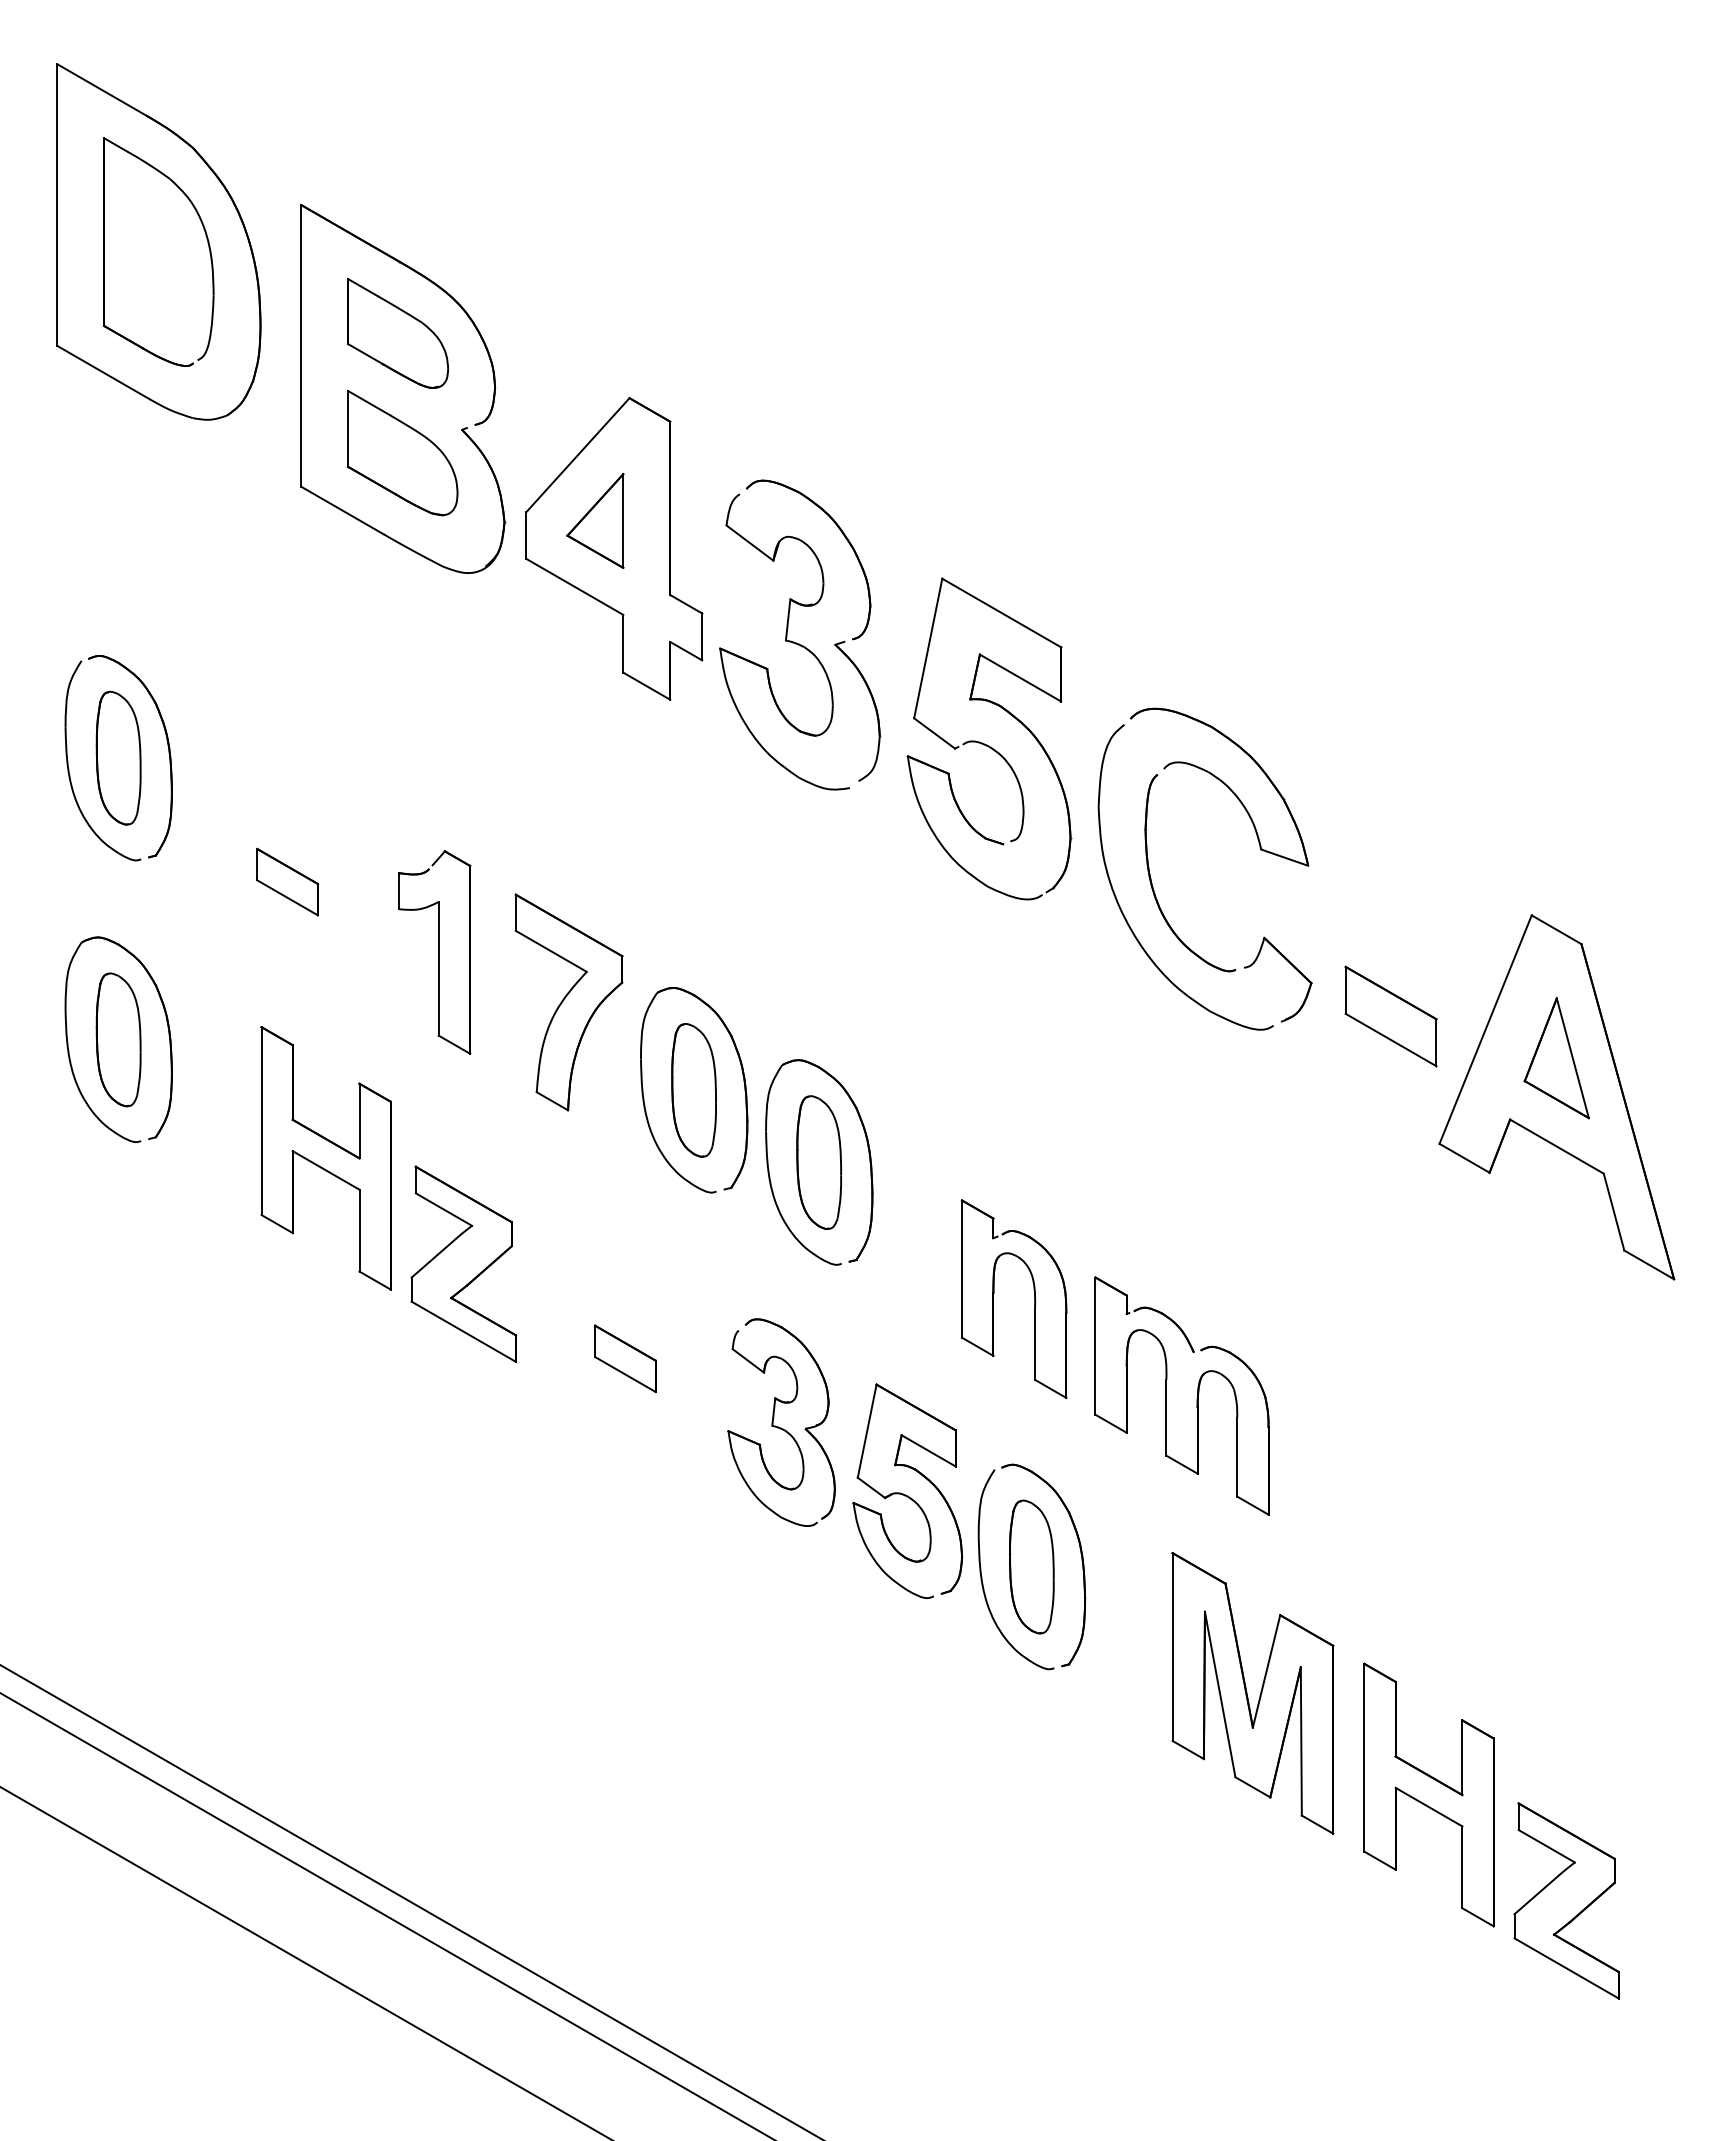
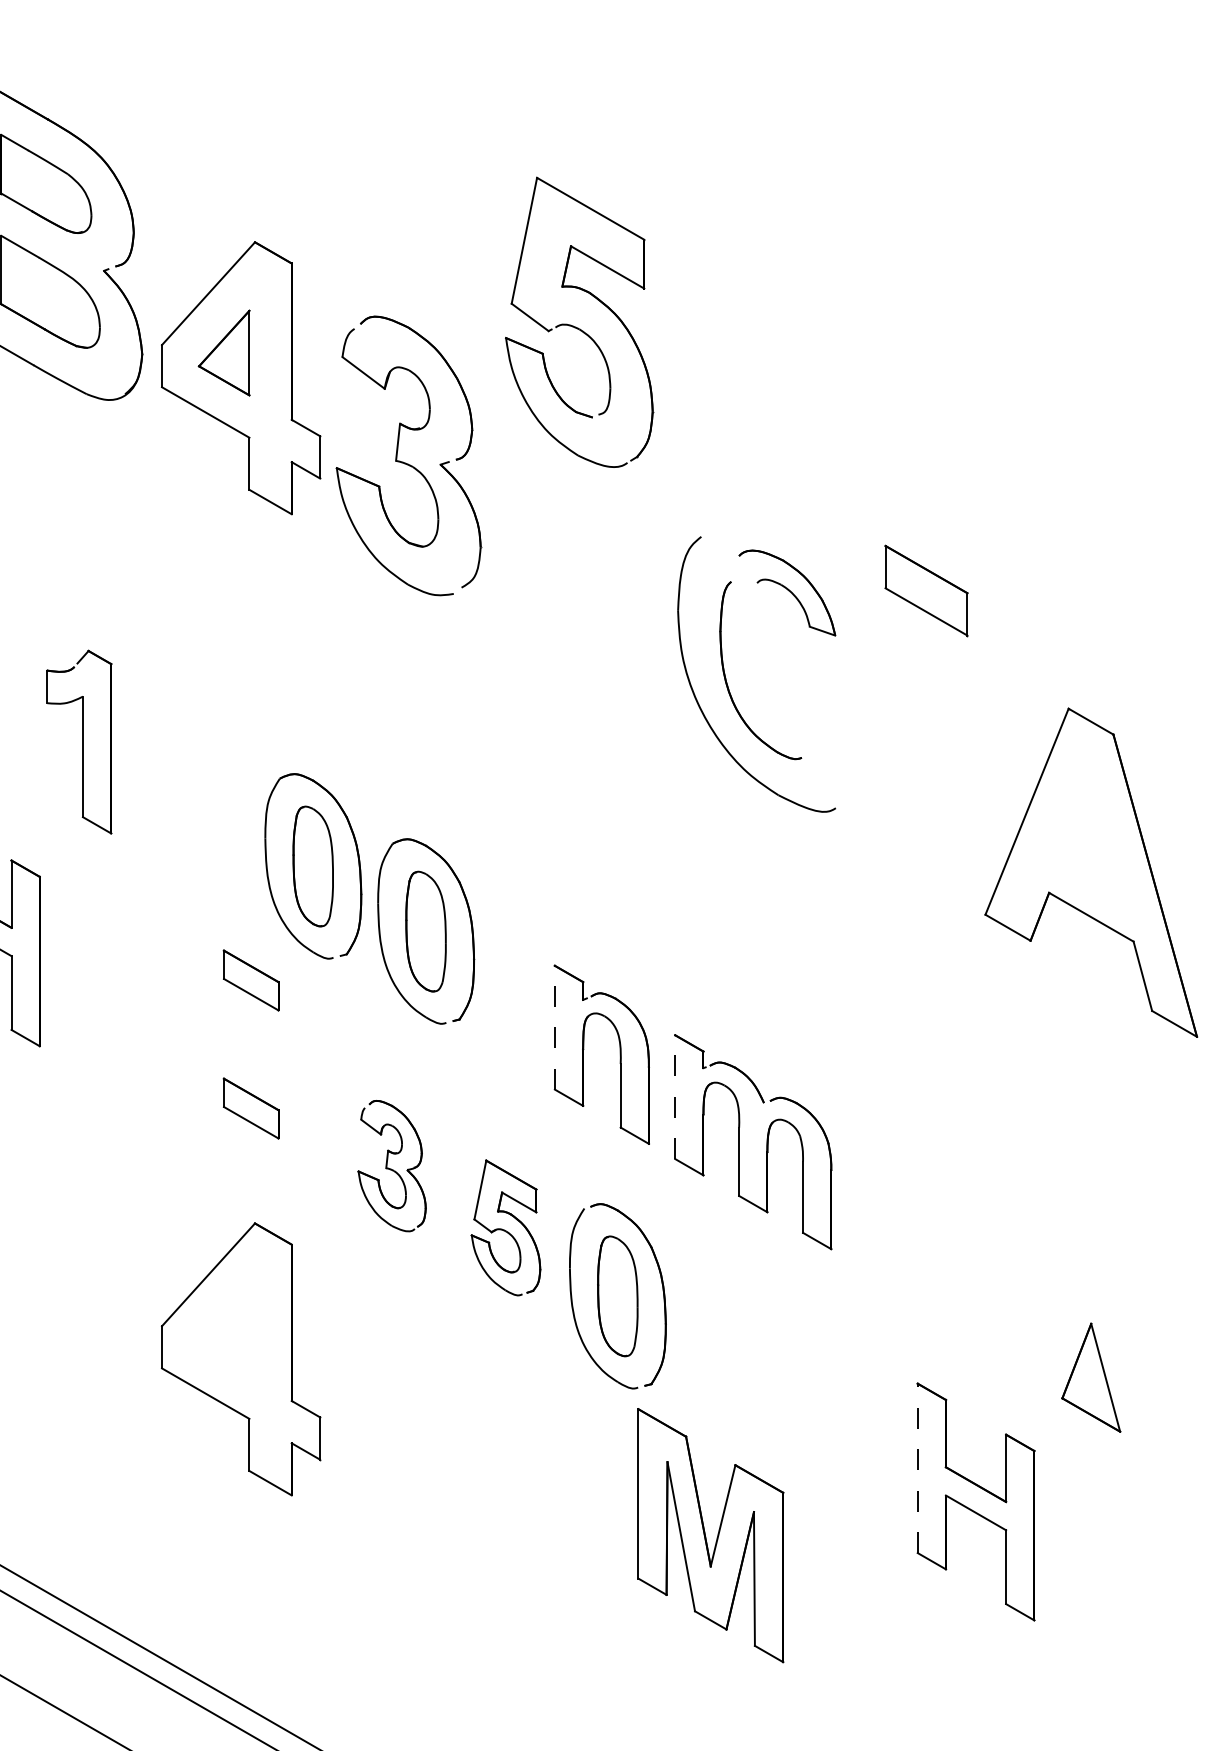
part: (987, 744) -> (577, 327), moved
part: (1219, 786) -> (787, 592), size x0.6
part: (1291, 965) -> (851, 753), removed
part: (568, 1002) -> (199, 787), removed
part: (1390, 1016) -> (925, 590), moved
part: (1556, 1058) -> (1090, 1377), moved
part: (625, 1216) -> (251, 980), added
part: (463, 1263) -> (105, 1022), removed
line: (962, 1269) -> (555, 1028), solid -> dashed
line: (1095, 1346) -> (675, 1097), solid -> dashed
part: (781, 1422) -> (392, 1166), size x0.7
part: (907, 1490) -> (505, 1227), size x0.7
part: (614, 1636) -> (241, 1359), added
part: (1252, 1693) -> (710, 1535), moved
line: (1364, 1757) -> (917, 1468), solid -> dashed
part: (1566, 1900) -> (1099, 1597), removed

